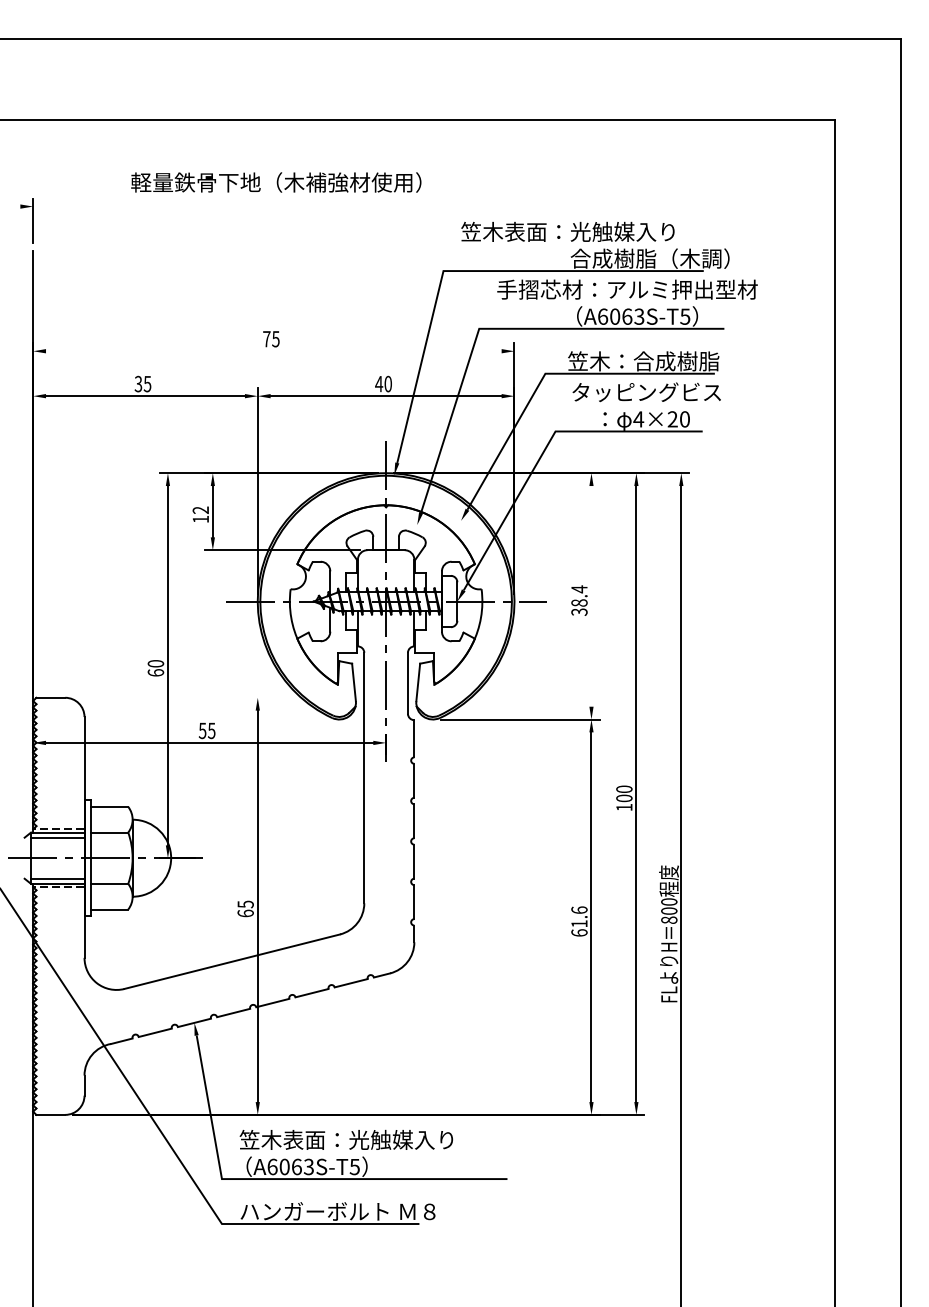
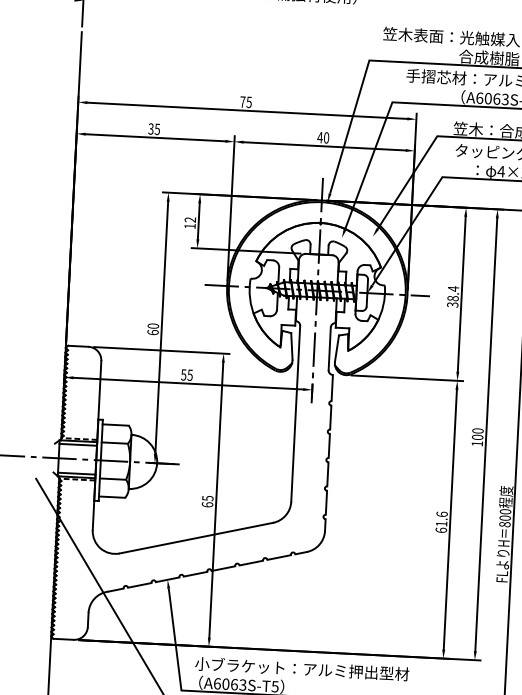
line: (273, 351) -> (247, 110), added
line: (591, 596) -> (461, 294), added
line: (169, 697) -> (161, 350), added
text: (391, 1139) -> (301, 668), 笠木表面：光触媒入り -> 小ブラケット：アルミ押出型材

